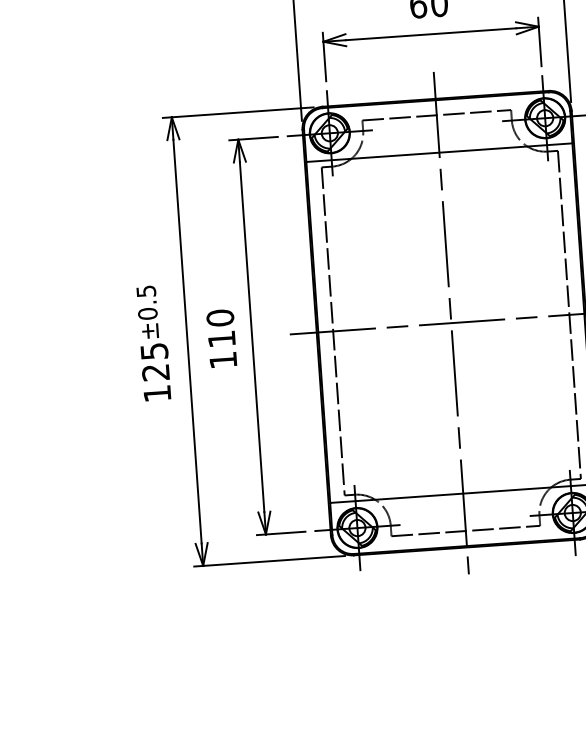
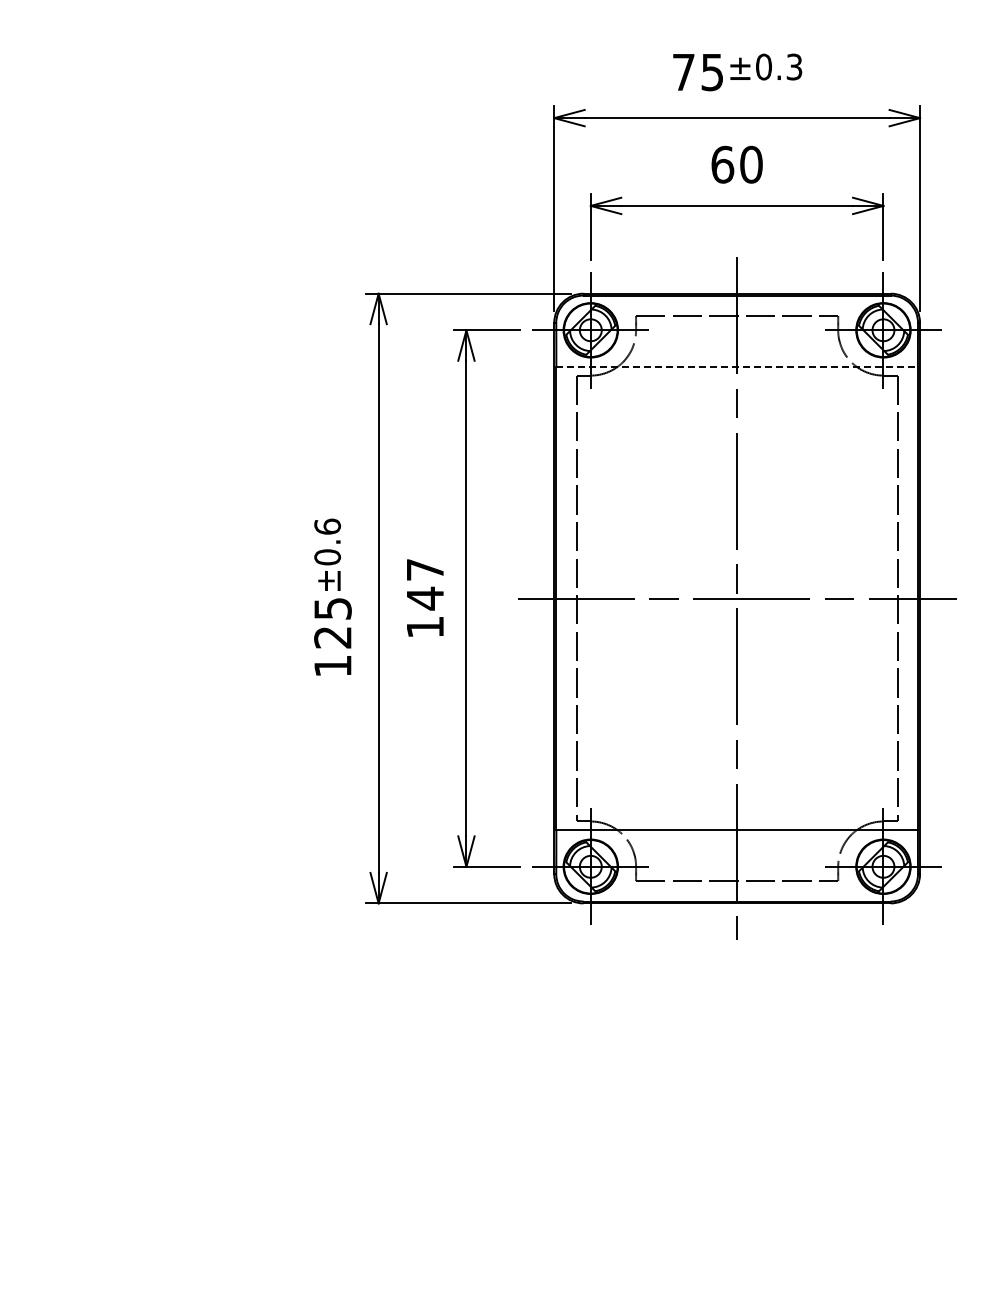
line: (439, 152) -> (737, 366), solid -> dashed
text: (146, 291) -> (327, 526), ±0.5 -> ±0.6
text: (221, 328) -> (425, 584), 110 -> 147

